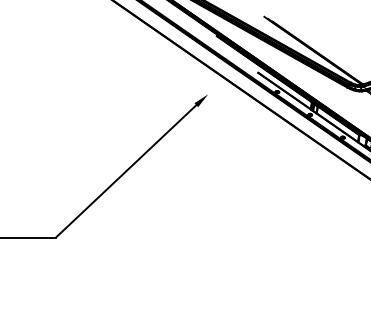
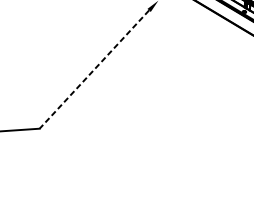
line: (126, 171) -> (94, 69), solid -> dashed

